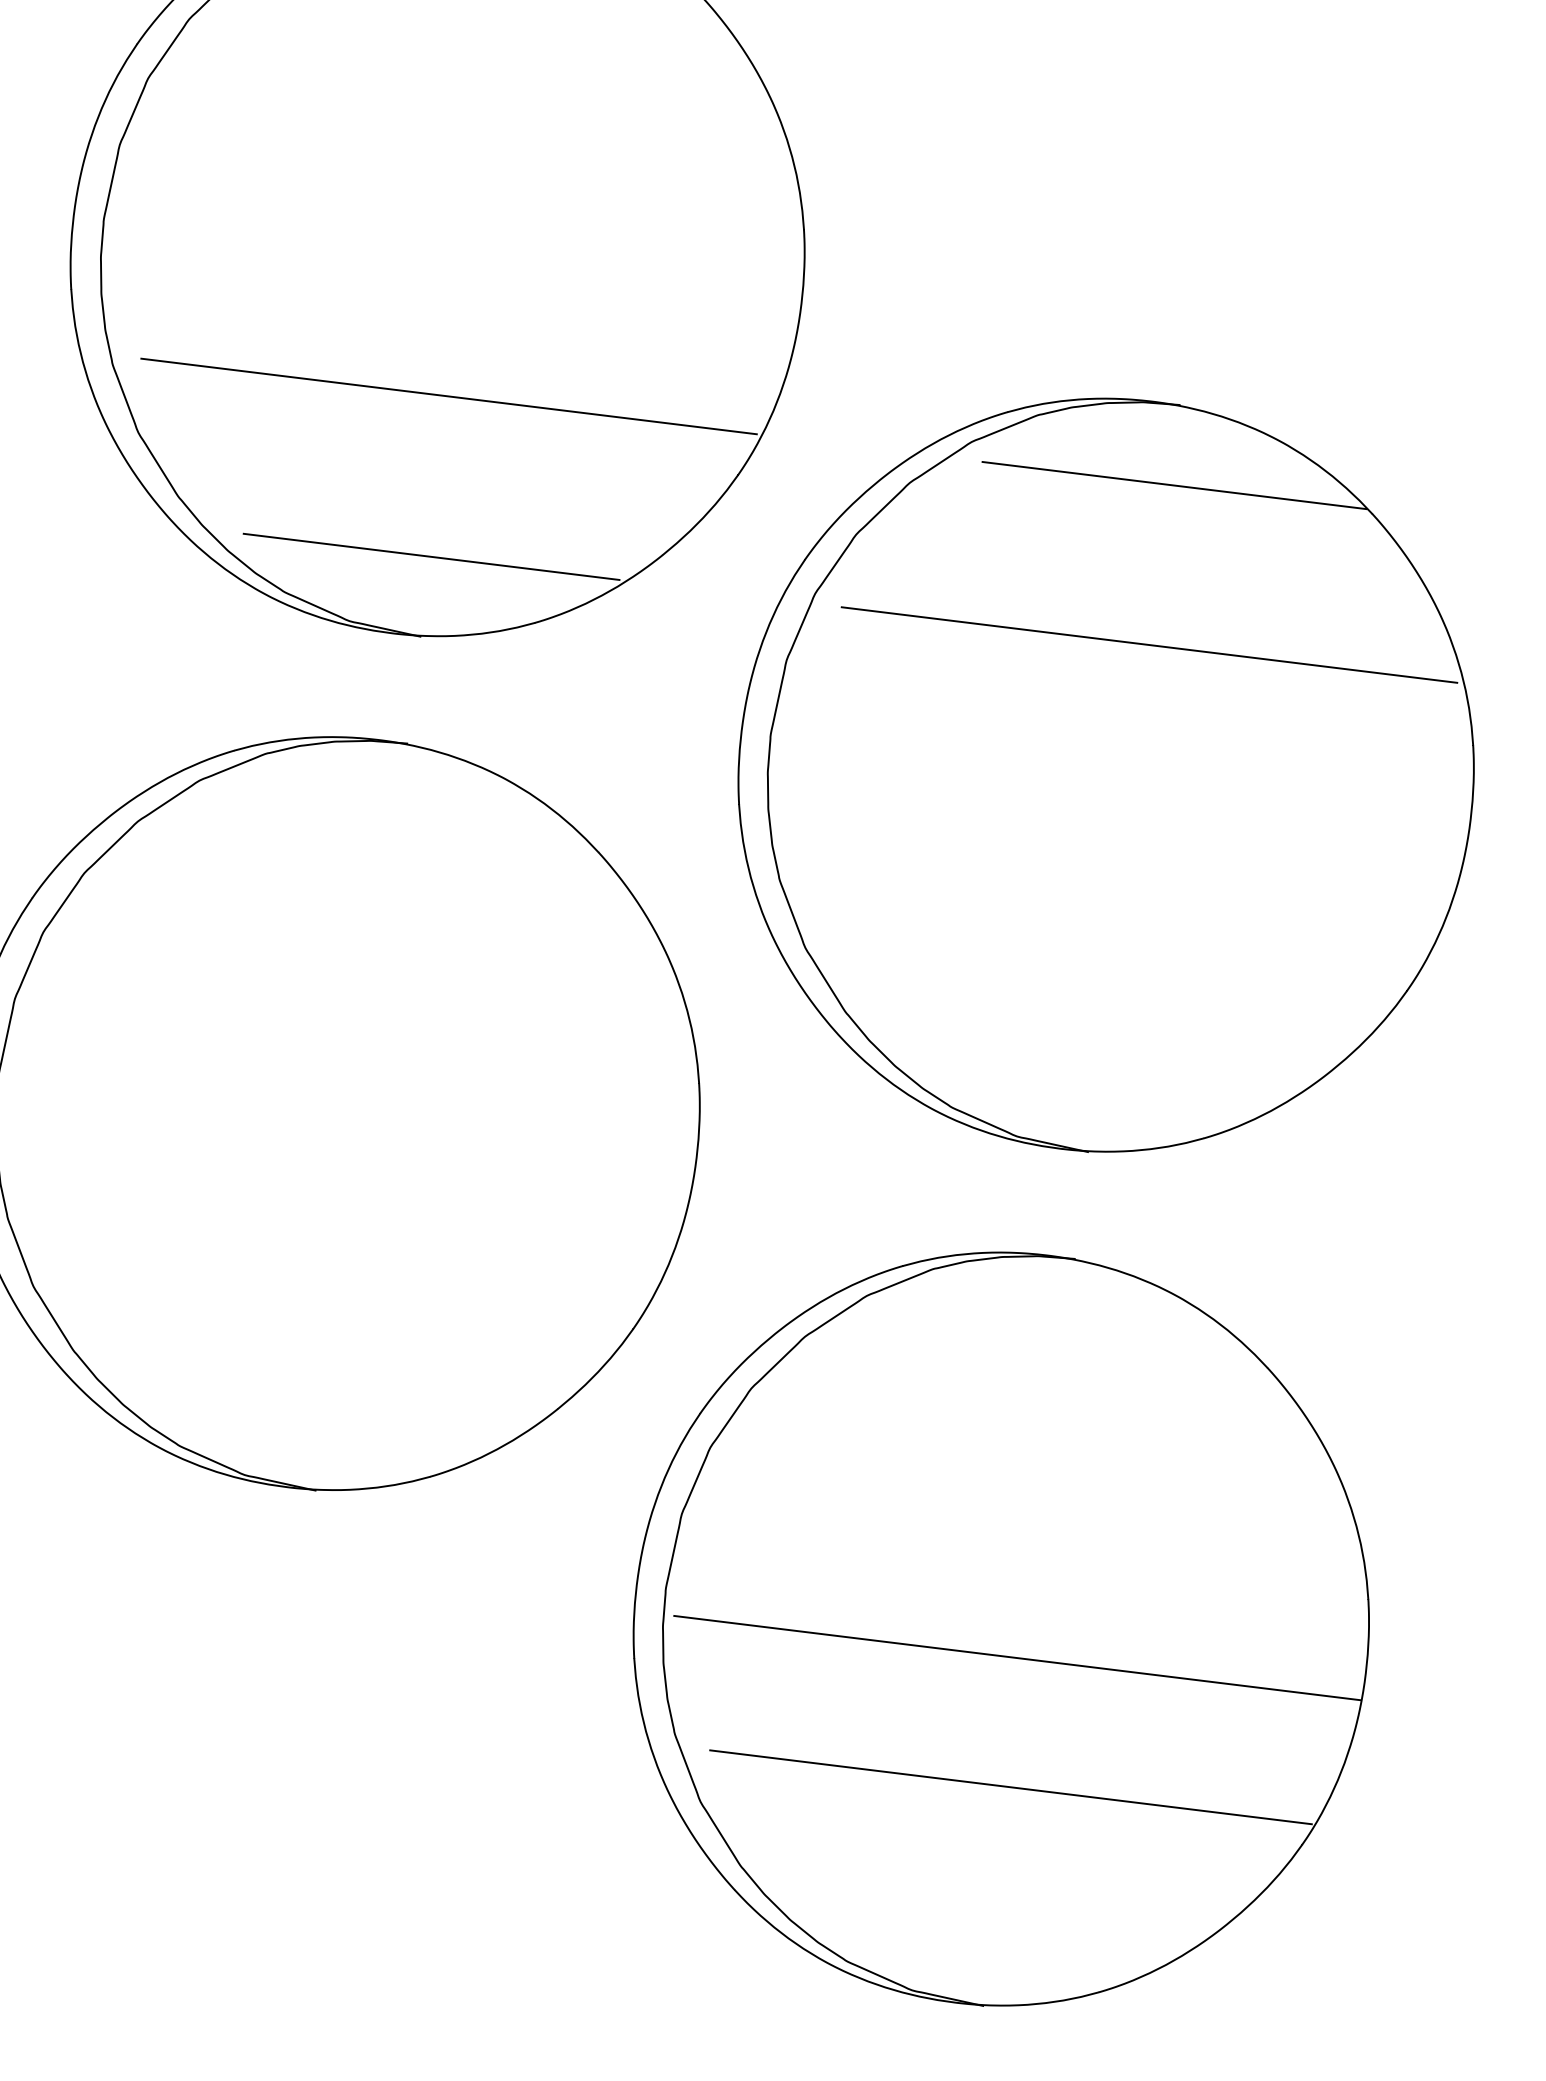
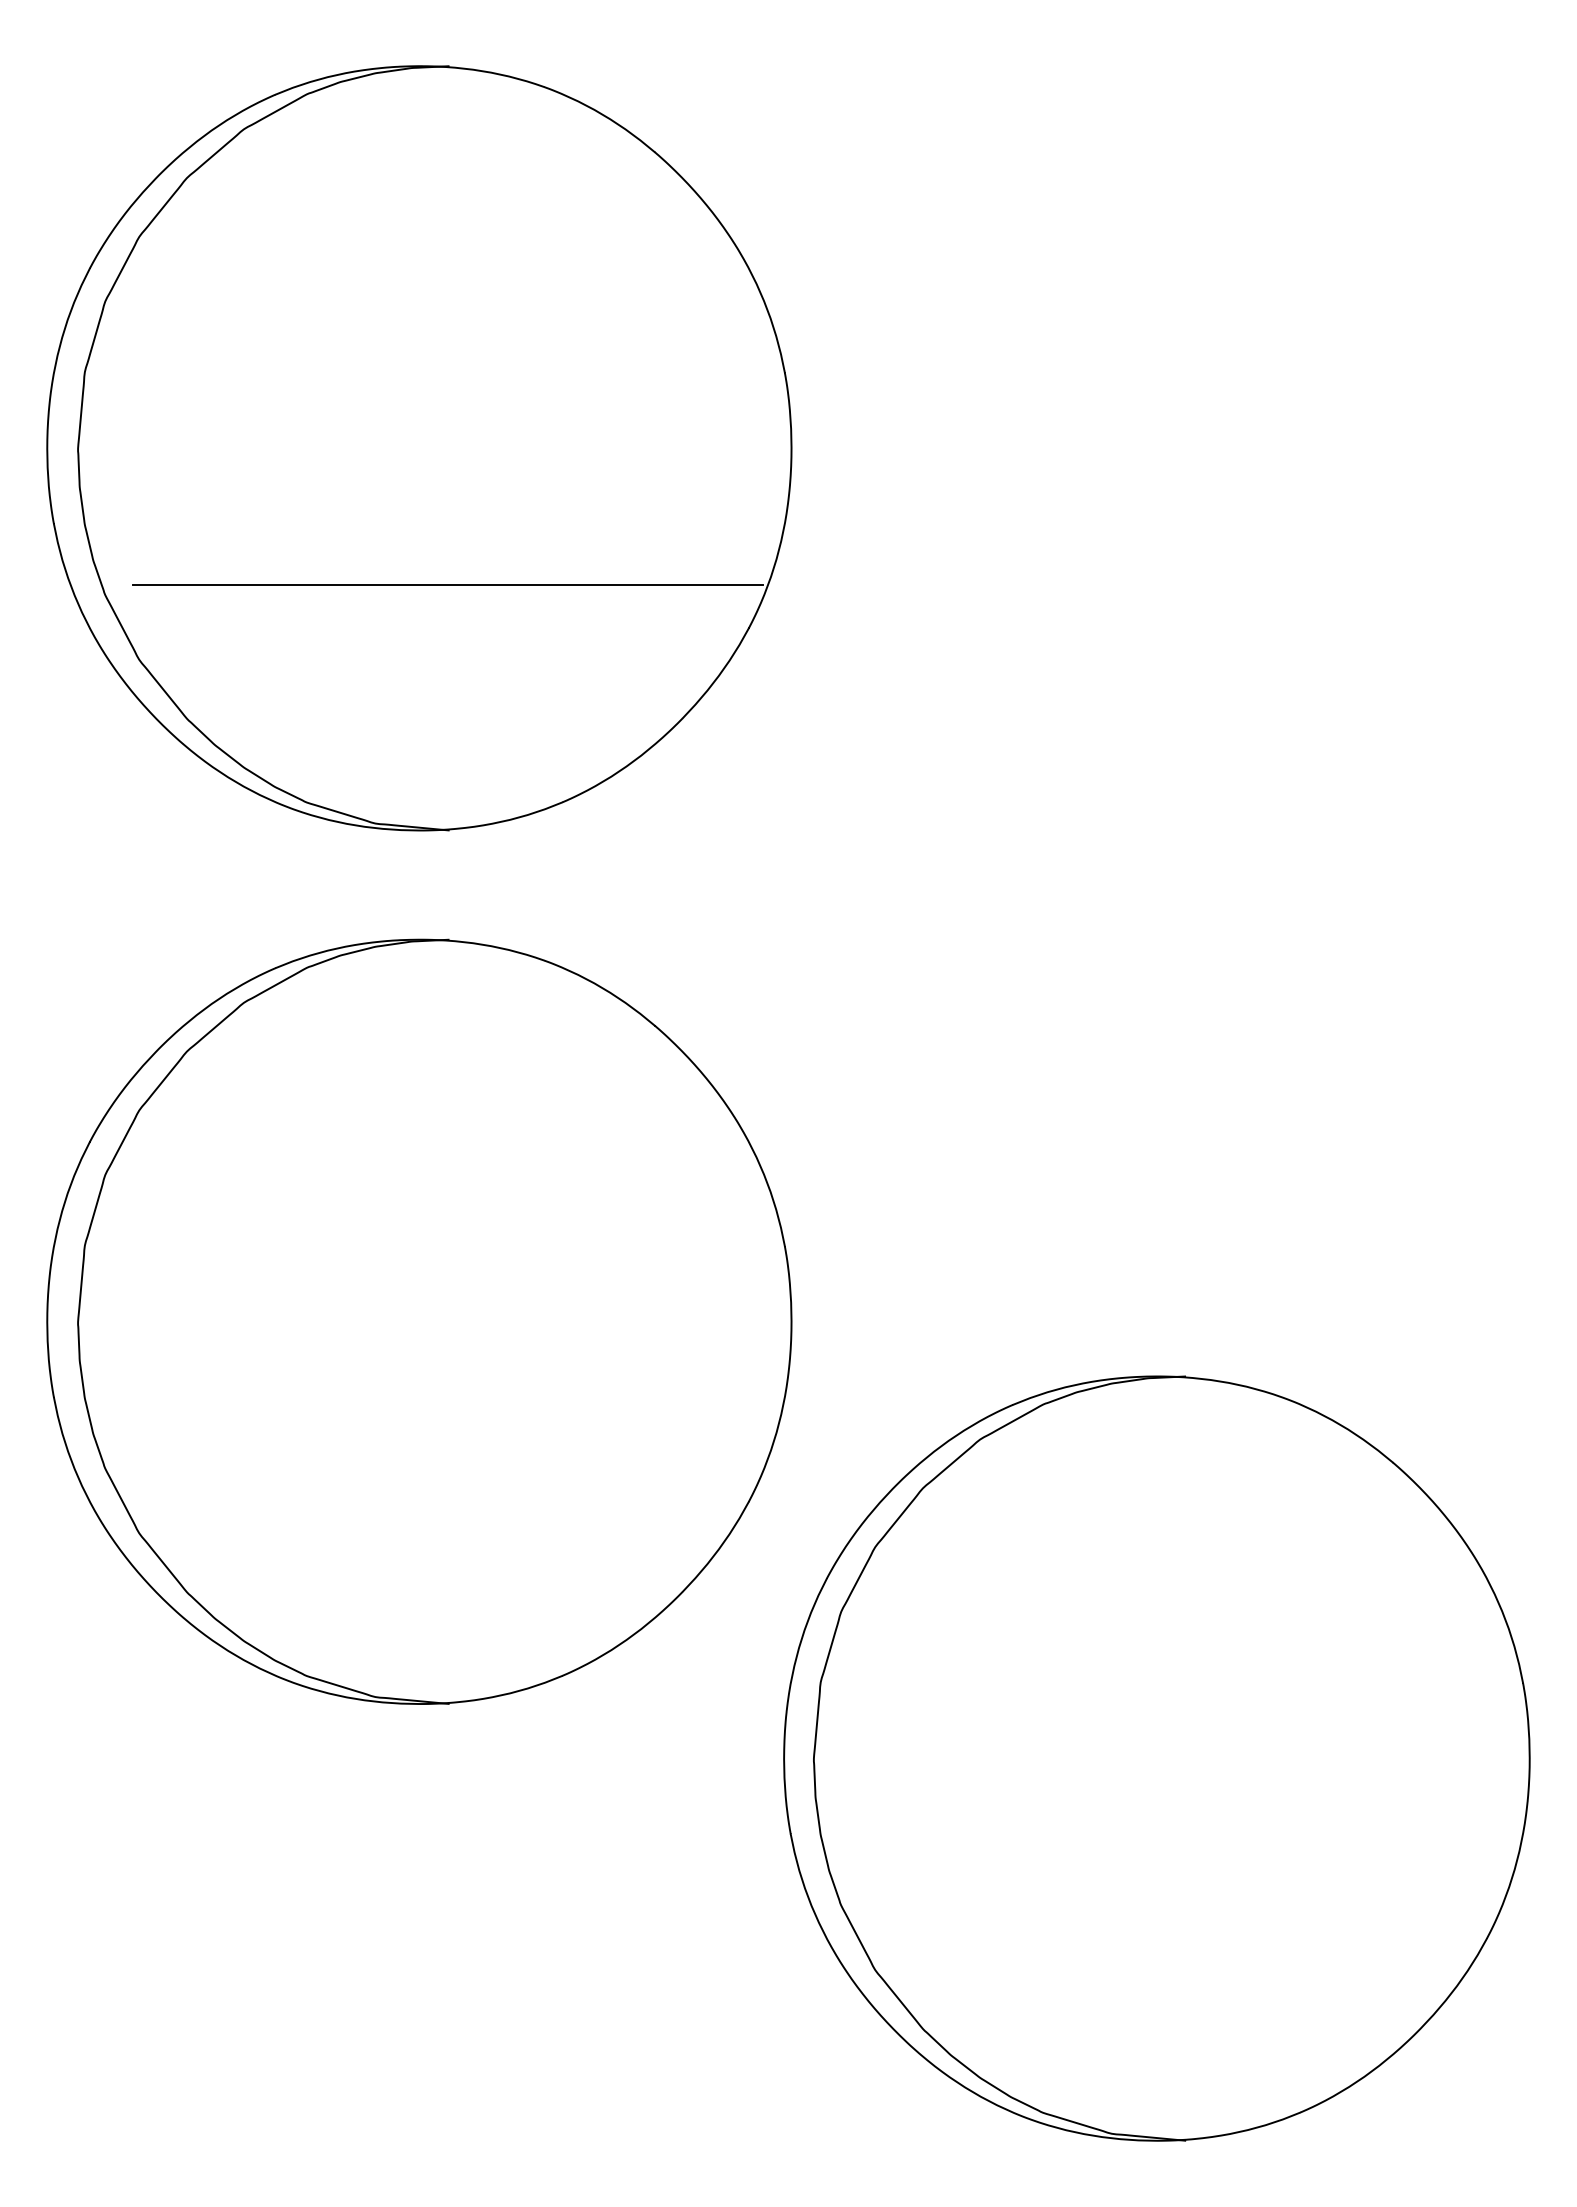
line: (431, 556) -> (449, 748), removed
part: (1105, 775) -> (1156, 885), removed
line: (1017, 1657) -> (1176, 1785), removed
line: (1010, 1786) -> (1185, 1916), removed

